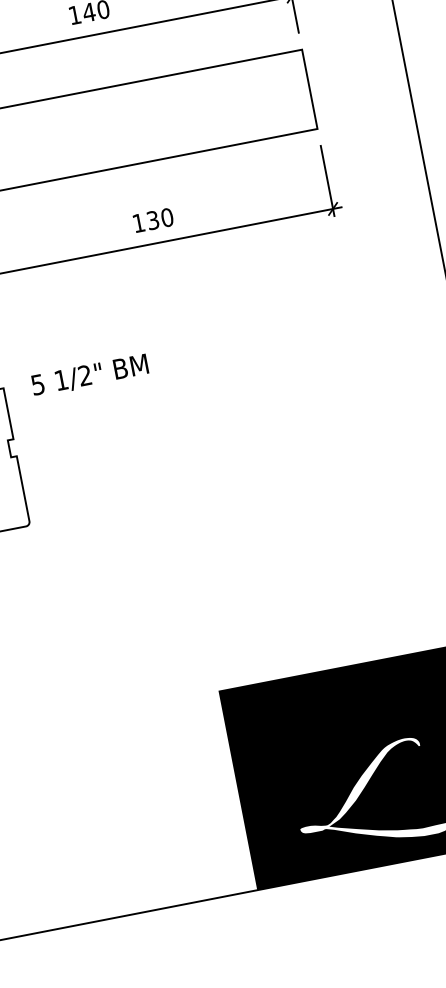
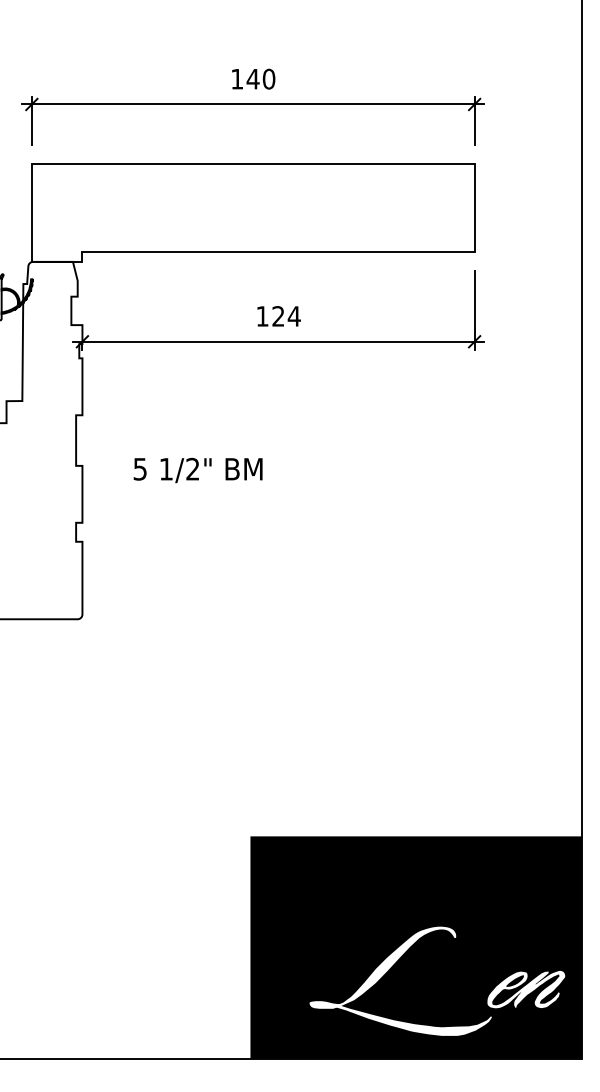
text: (160, 219) -> (286, 316), 130 -> 124
text: (89, 375) -> (197, 470), moved

